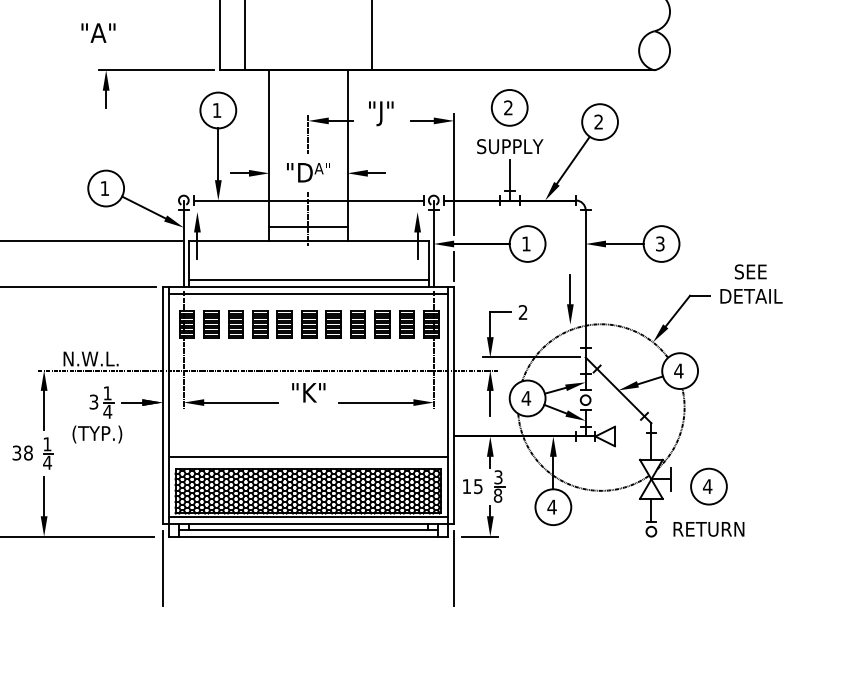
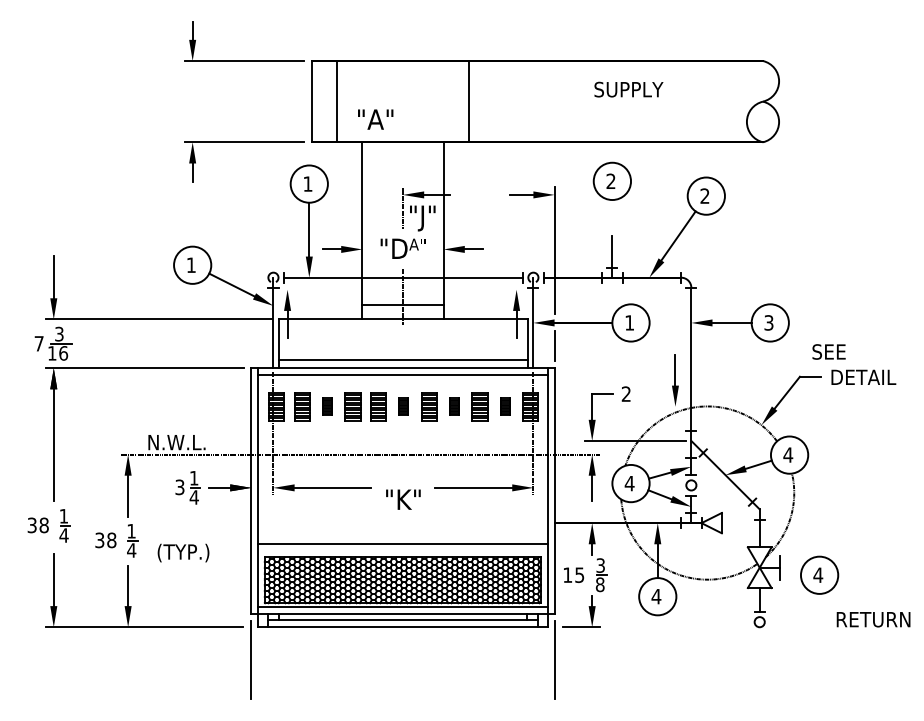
text: (98, 33) -> (375, 119), moved
text: (381, 113) -> (422, 218), moved
text: (509, 146) -> (628, 89), moved
text: (750, 271) -> (828, 351), moved
part: (235, 324) -> (327, 406), size x0.6
part: (308, 324) -> (403, 406), size x0.6
part: (357, 324) -> (454, 406), size x0.6
part: (406, 324) -> (505, 406), size x0.6
text: (308, 392) -> (403, 499), moved
text: (97, 433) -> (183, 552), moved
text: (708, 529) -> (873, 619), moved

